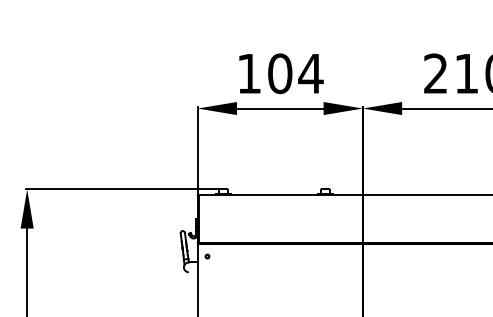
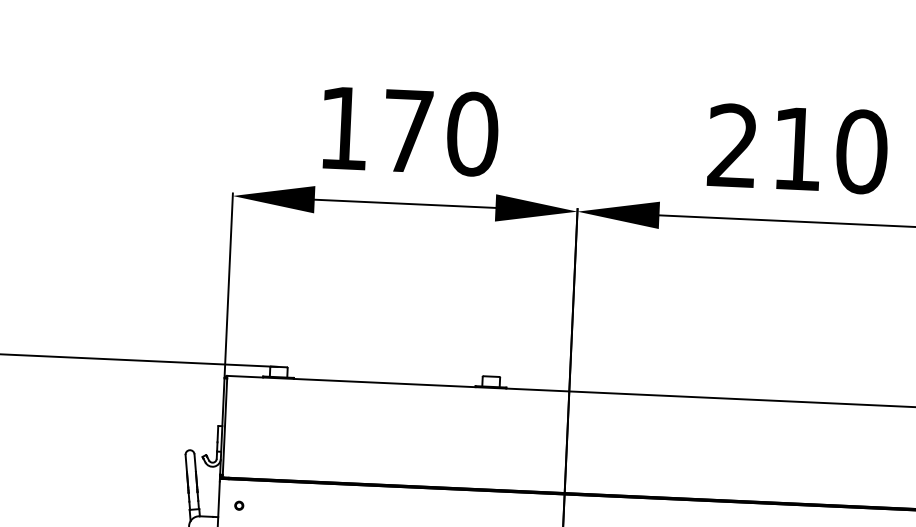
text: (295, 73) -> (440, 132), 104 -> 170

